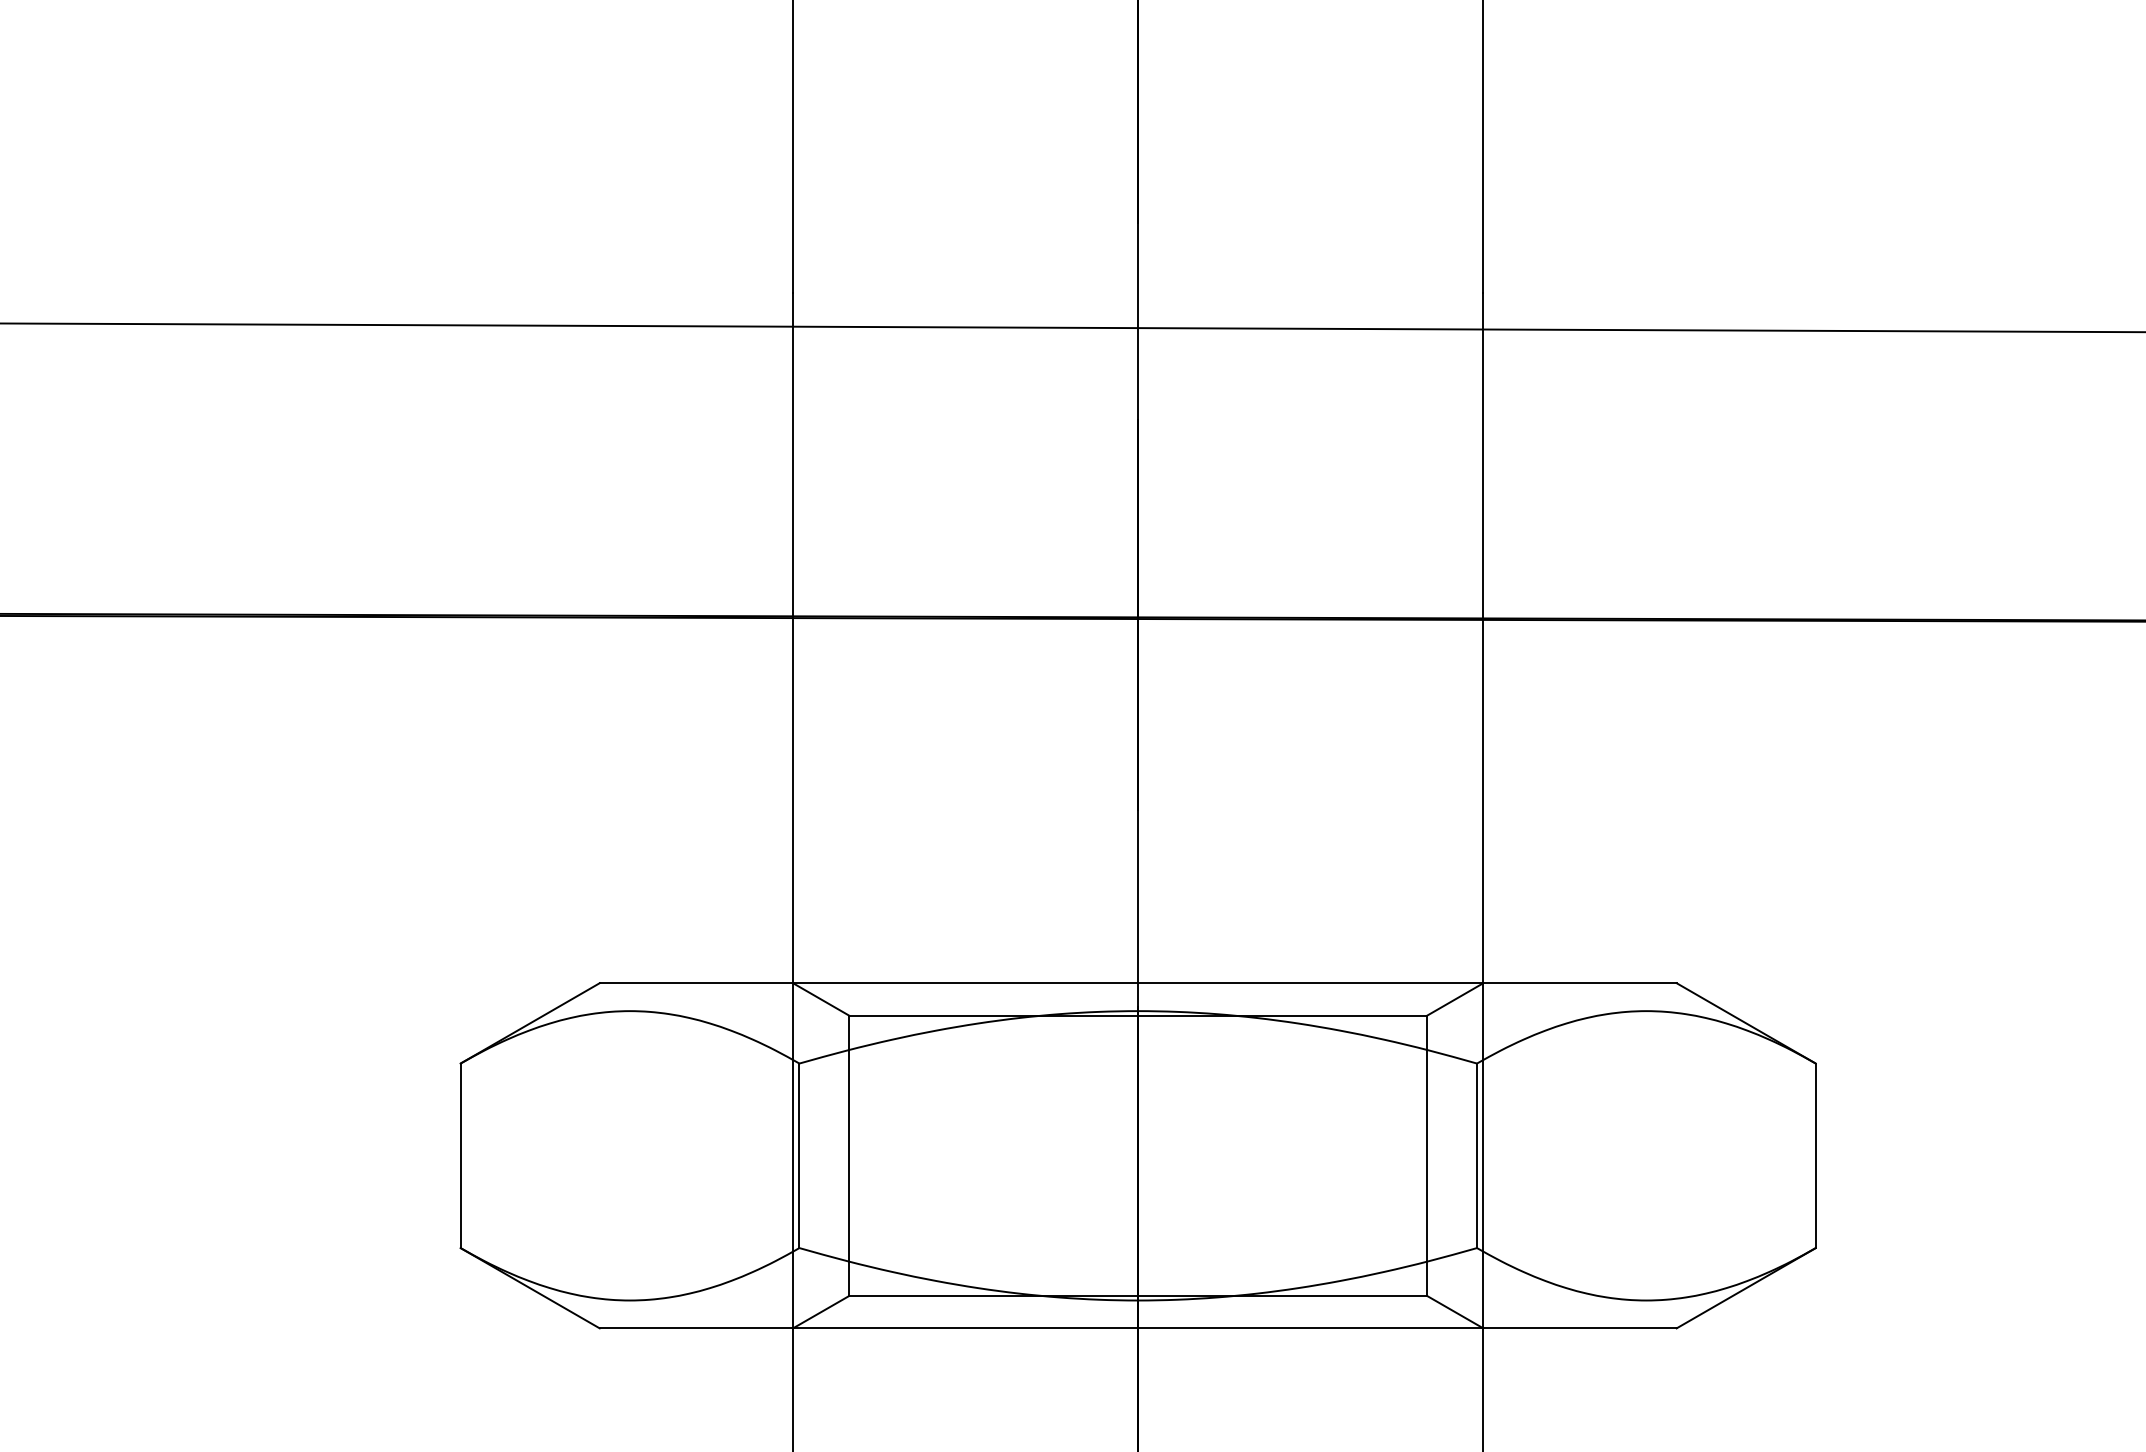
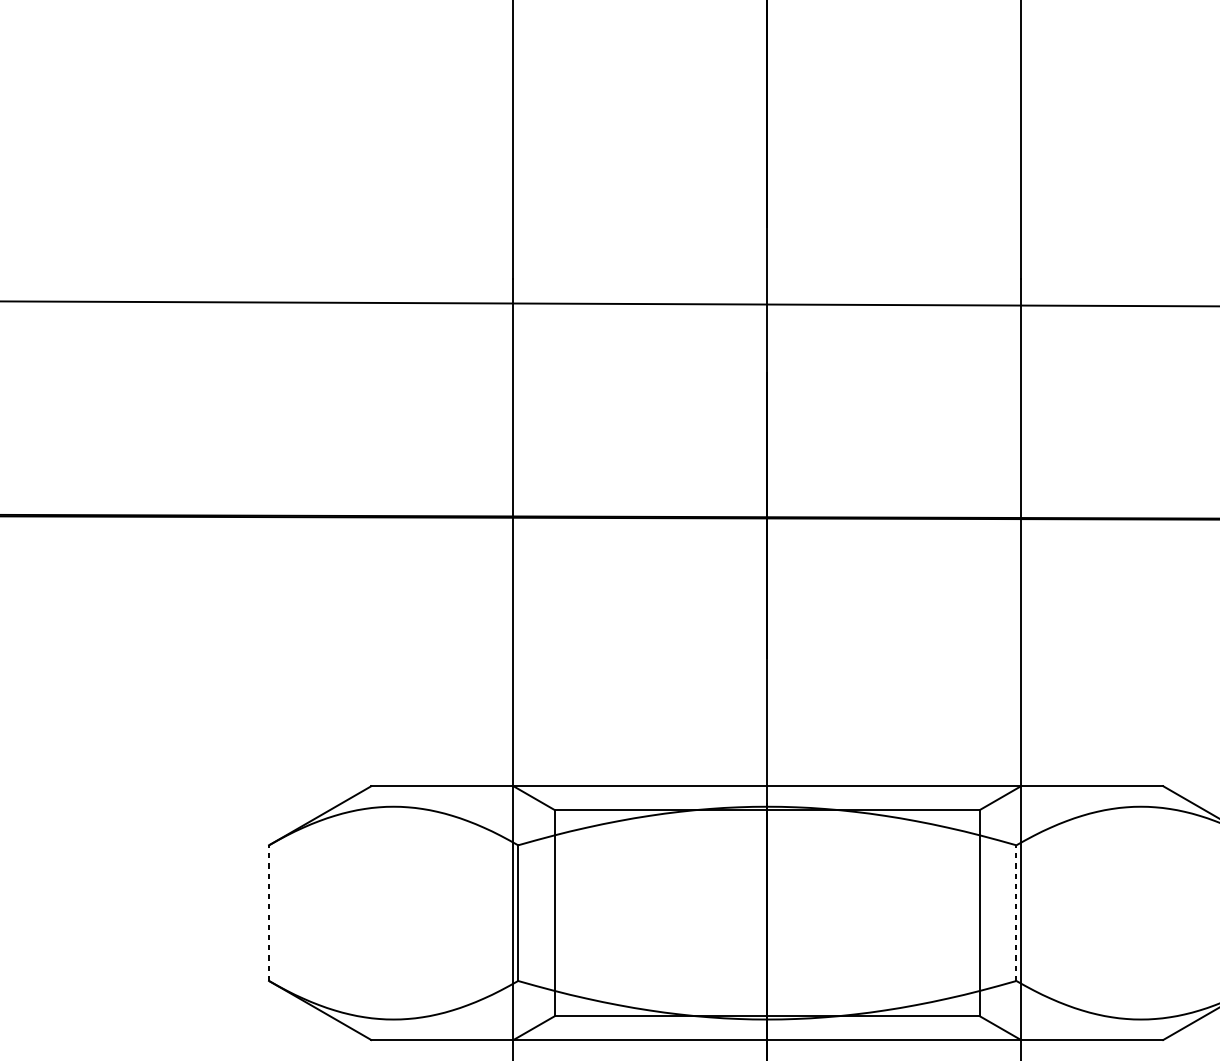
line: (460, 1155) -> (268, 912), solid -> dashed
line: (1477, 1155) -> (1016, 912), solid -> dashed

